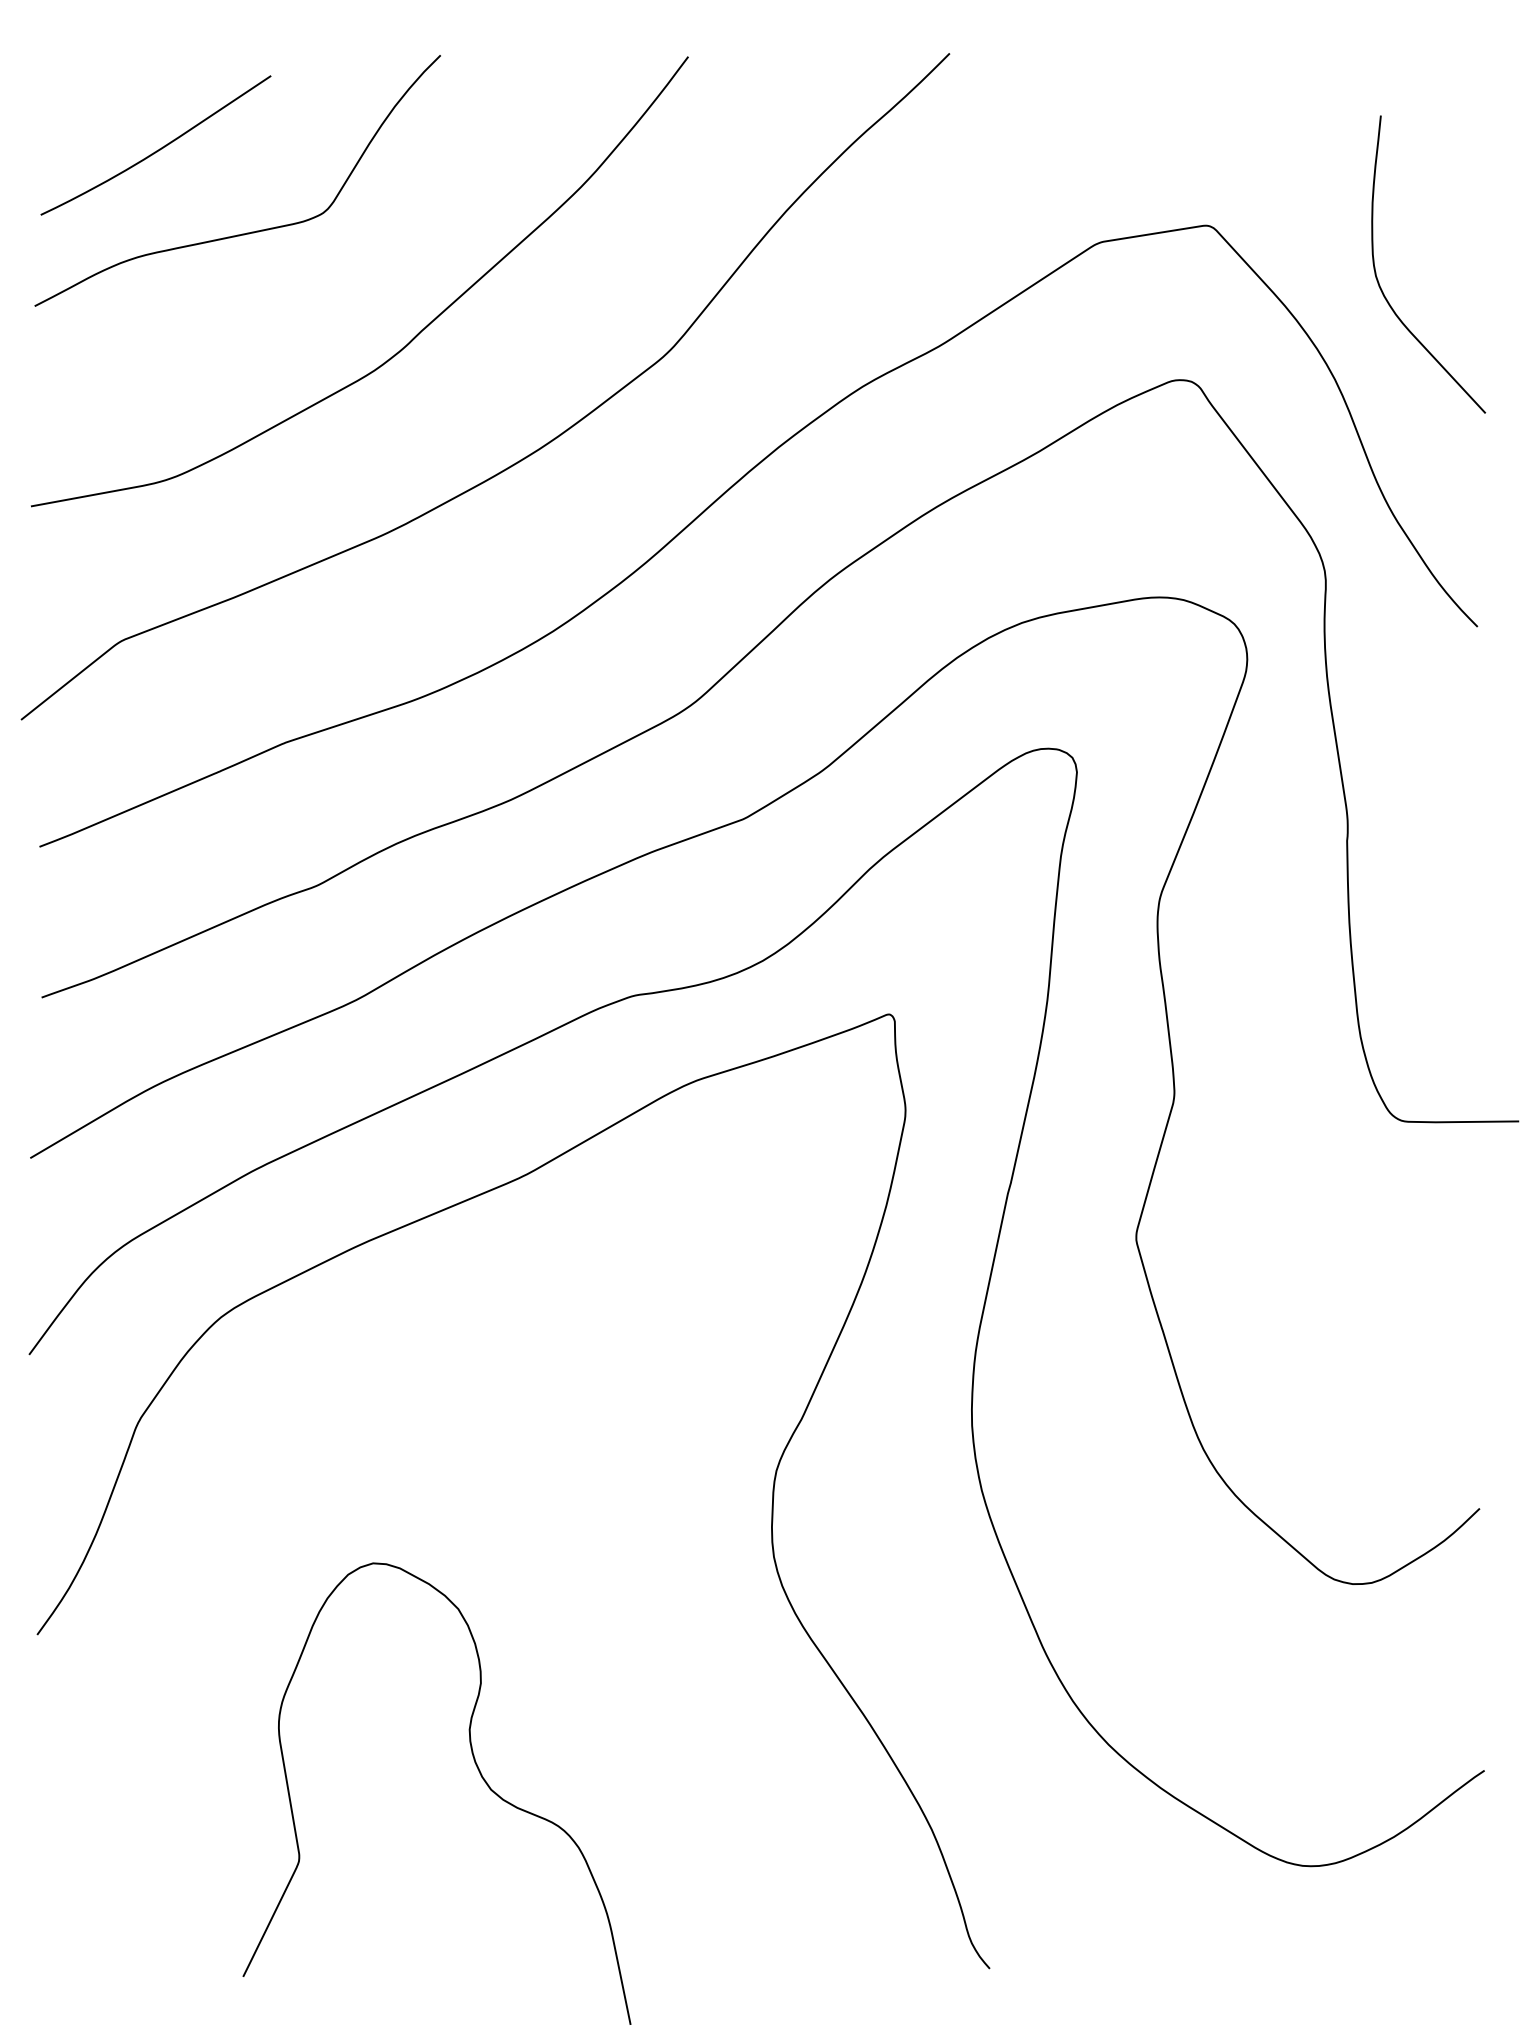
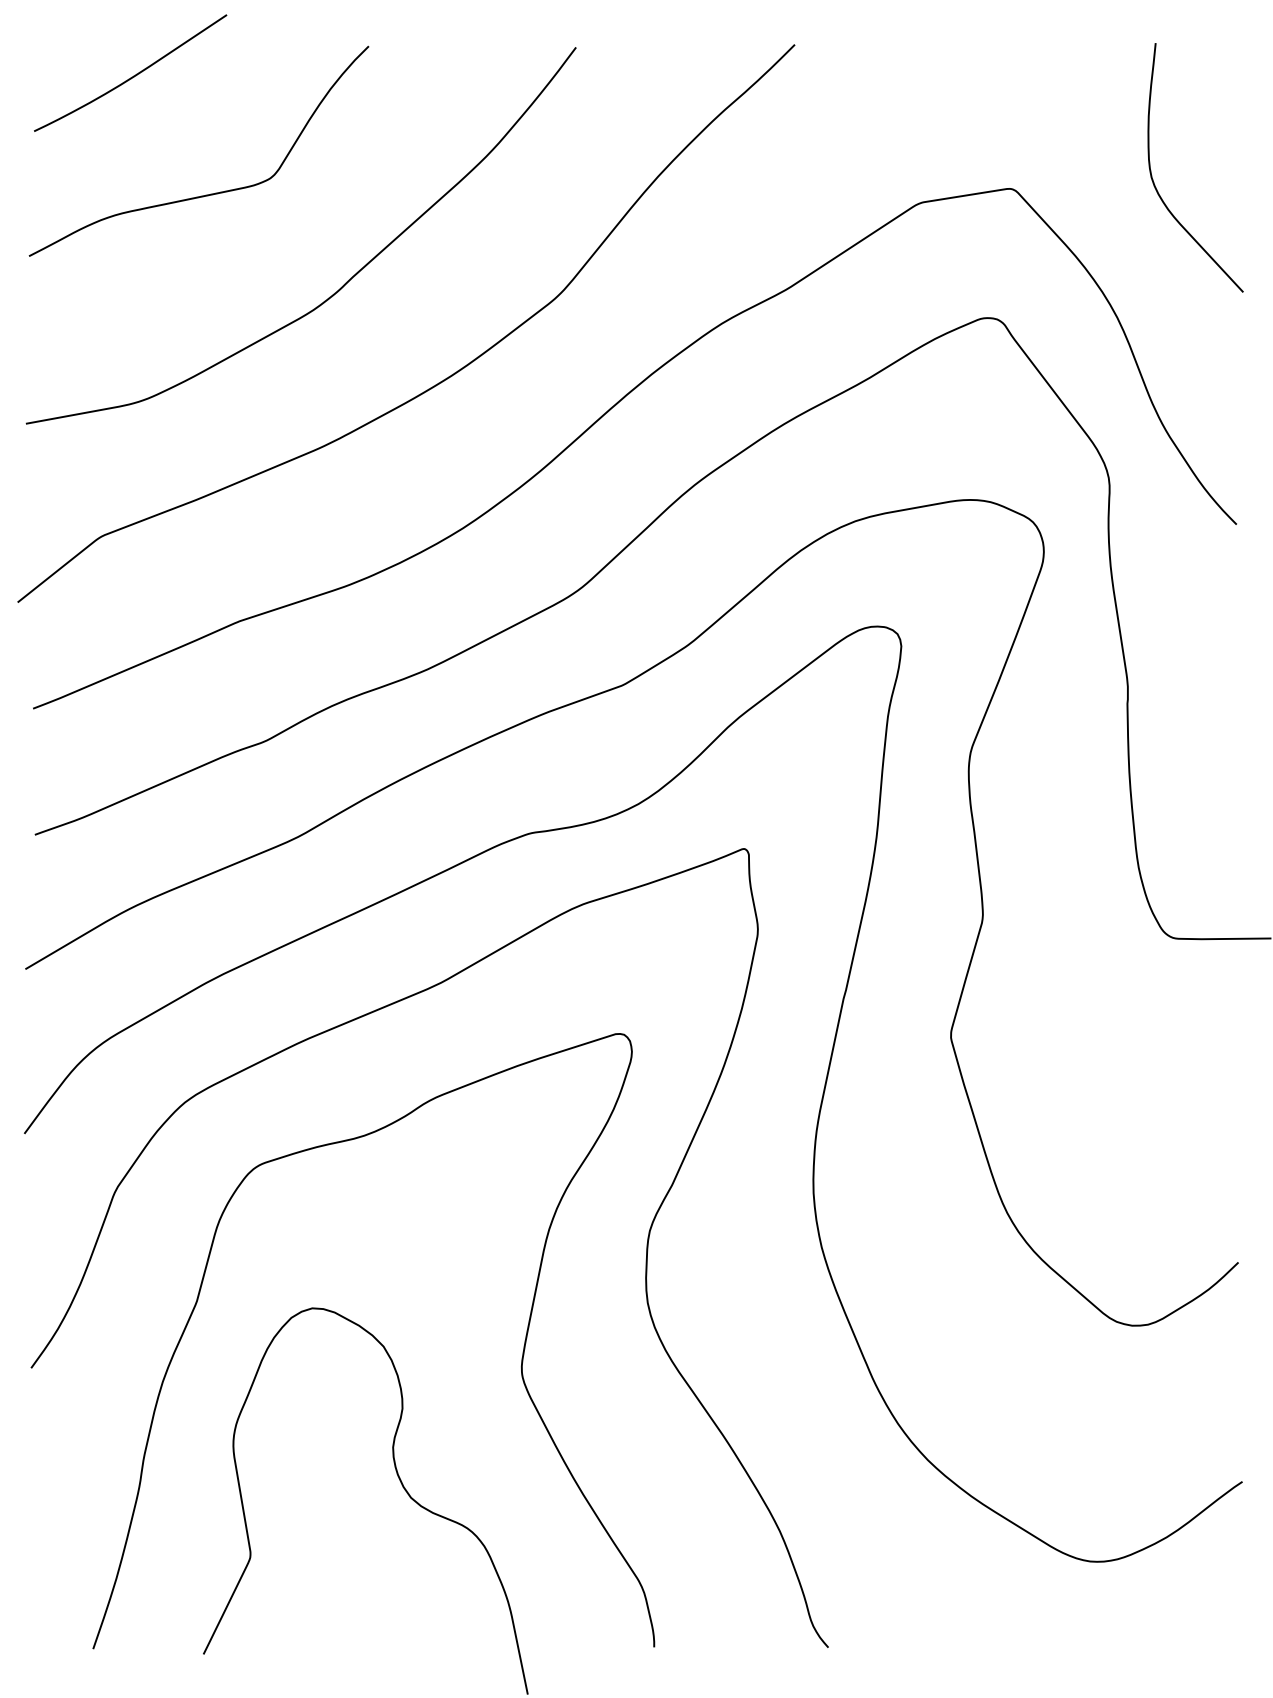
curve: (159, 148) -> (133, 75), moved
curve: (1378, 279) -> (1153, 180), moved
curve: (622, 1628) -> (521, 1362), added

